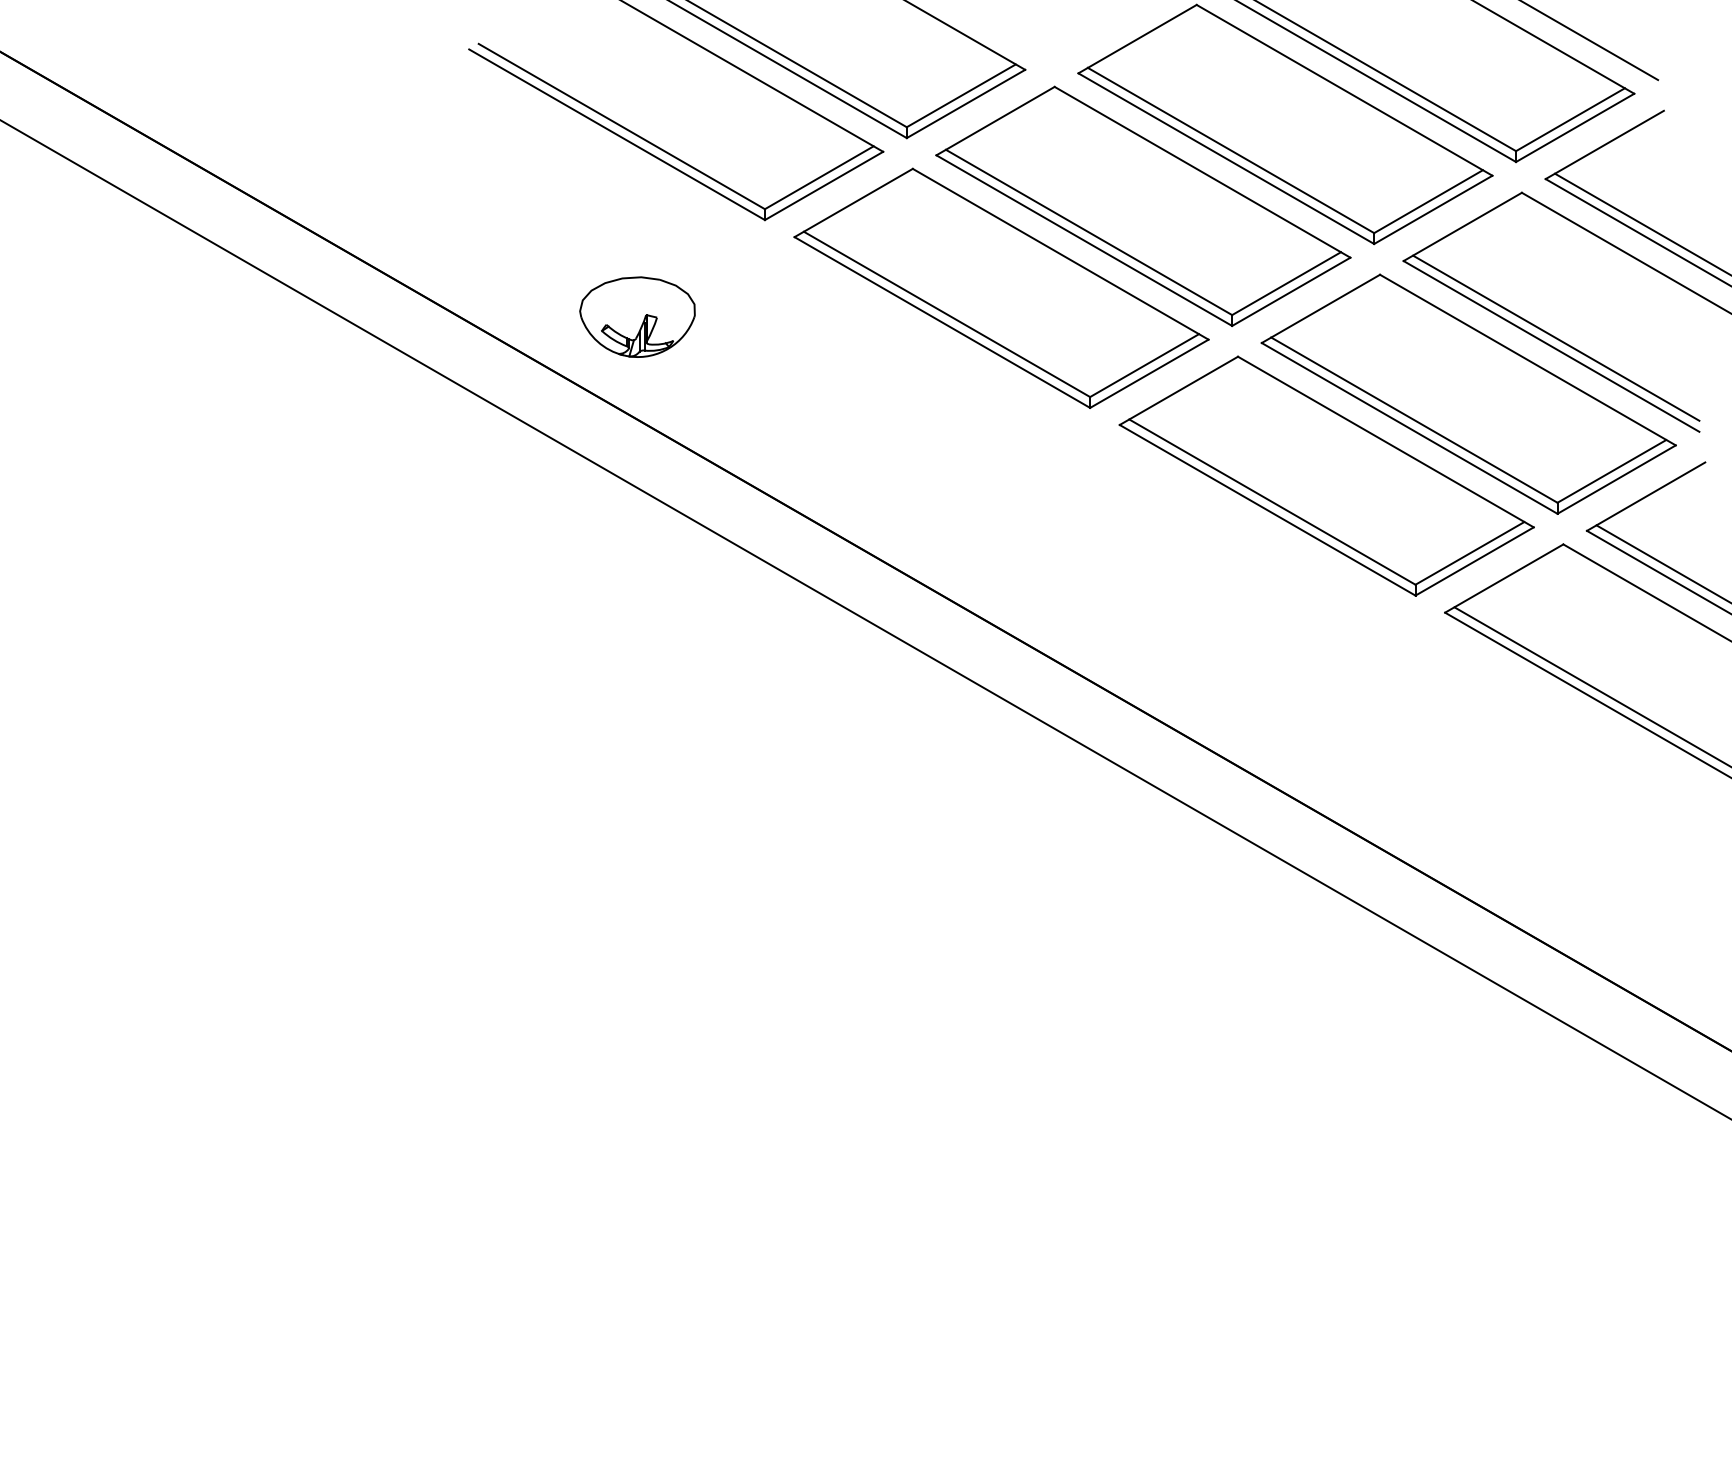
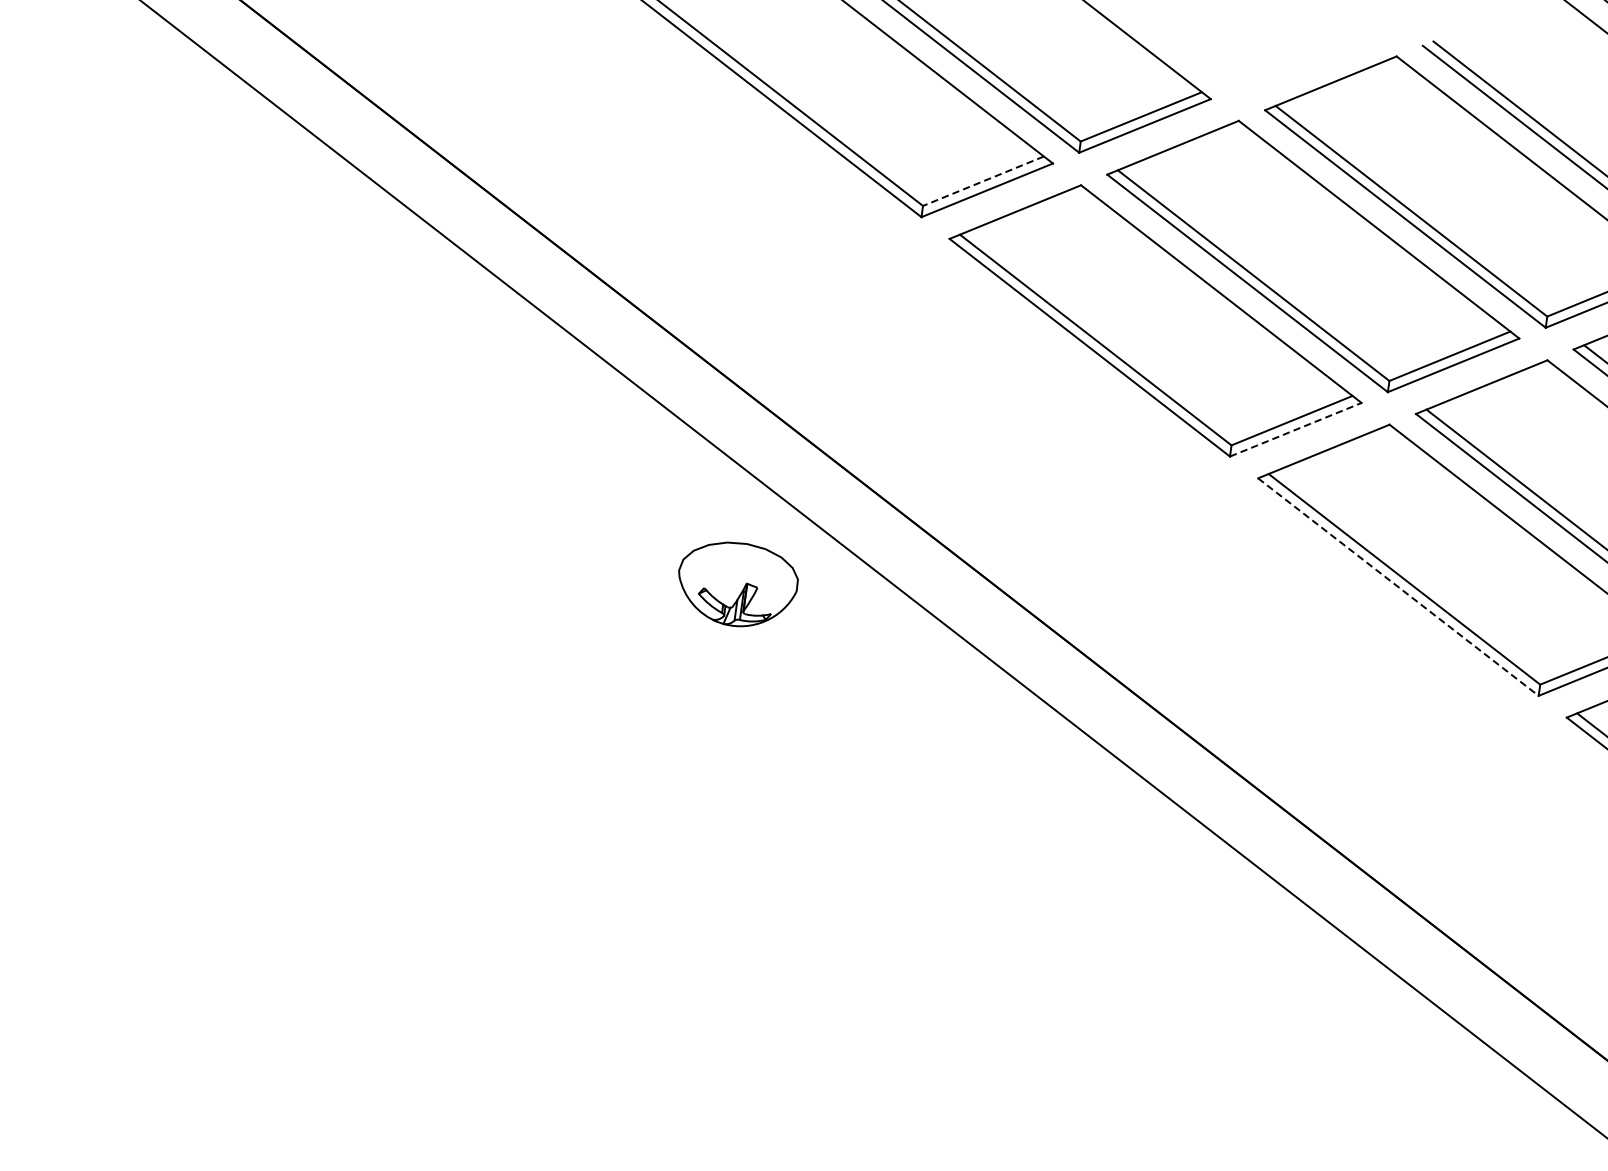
line: (819, 177) -> (983, 181), solid -> dashed
part: (637, 316) -> (737, 583), moved
line: (1149, 373) -> (1296, 429), solid -> dashed
line: (1267, 510) -> (1398, 587), solid -> dashed

